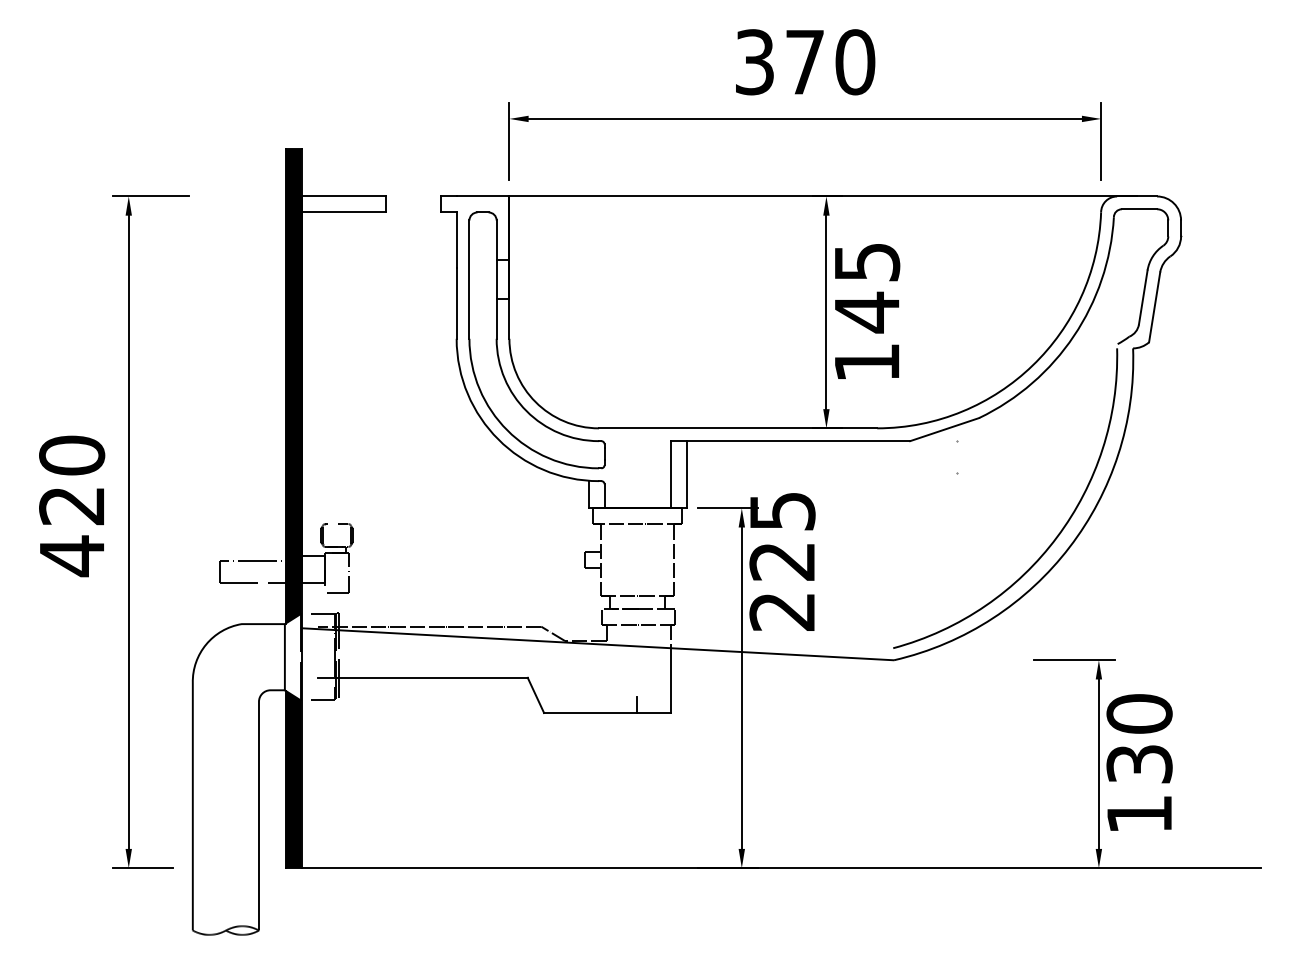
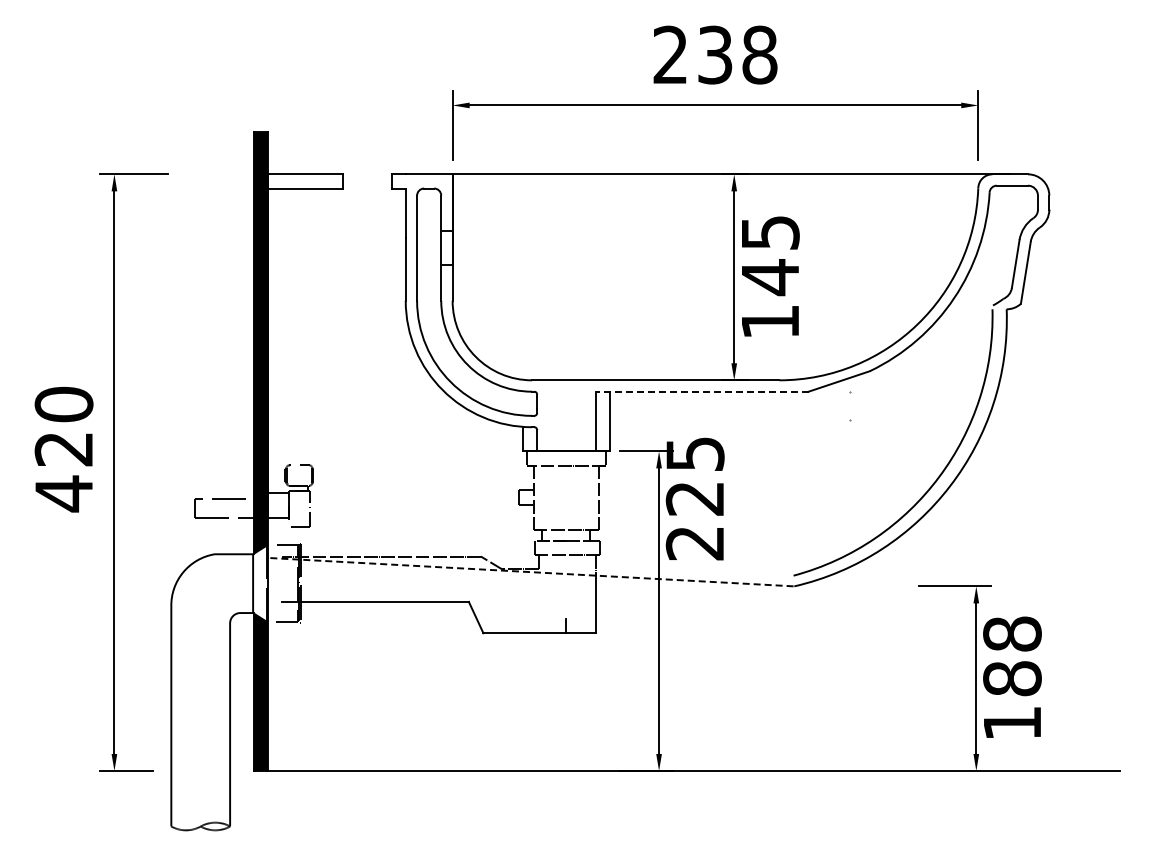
text: (805, 61) -> (715, 54), 370 -> 238
line: (789, 440) -> (701, 391), solid -> dashed
line: (597, 644) -> (530, 572), solid -> dashed
text: (1139, 739) -> (1012, 656), 130 -> 188

